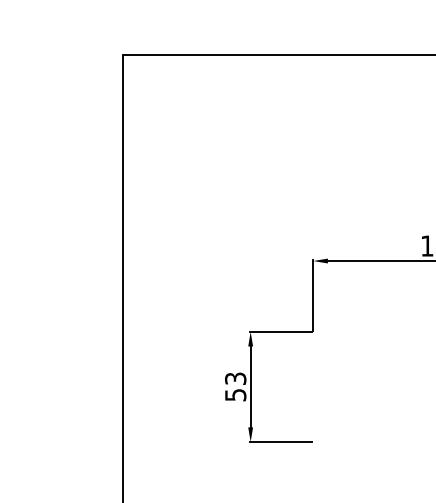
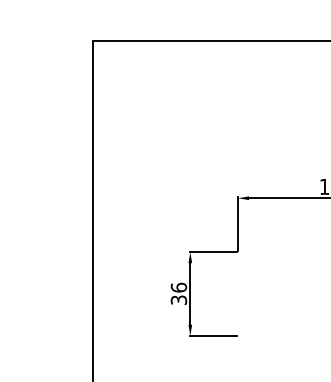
text: (235, 386) -> (178, 293), 53 -> 36

